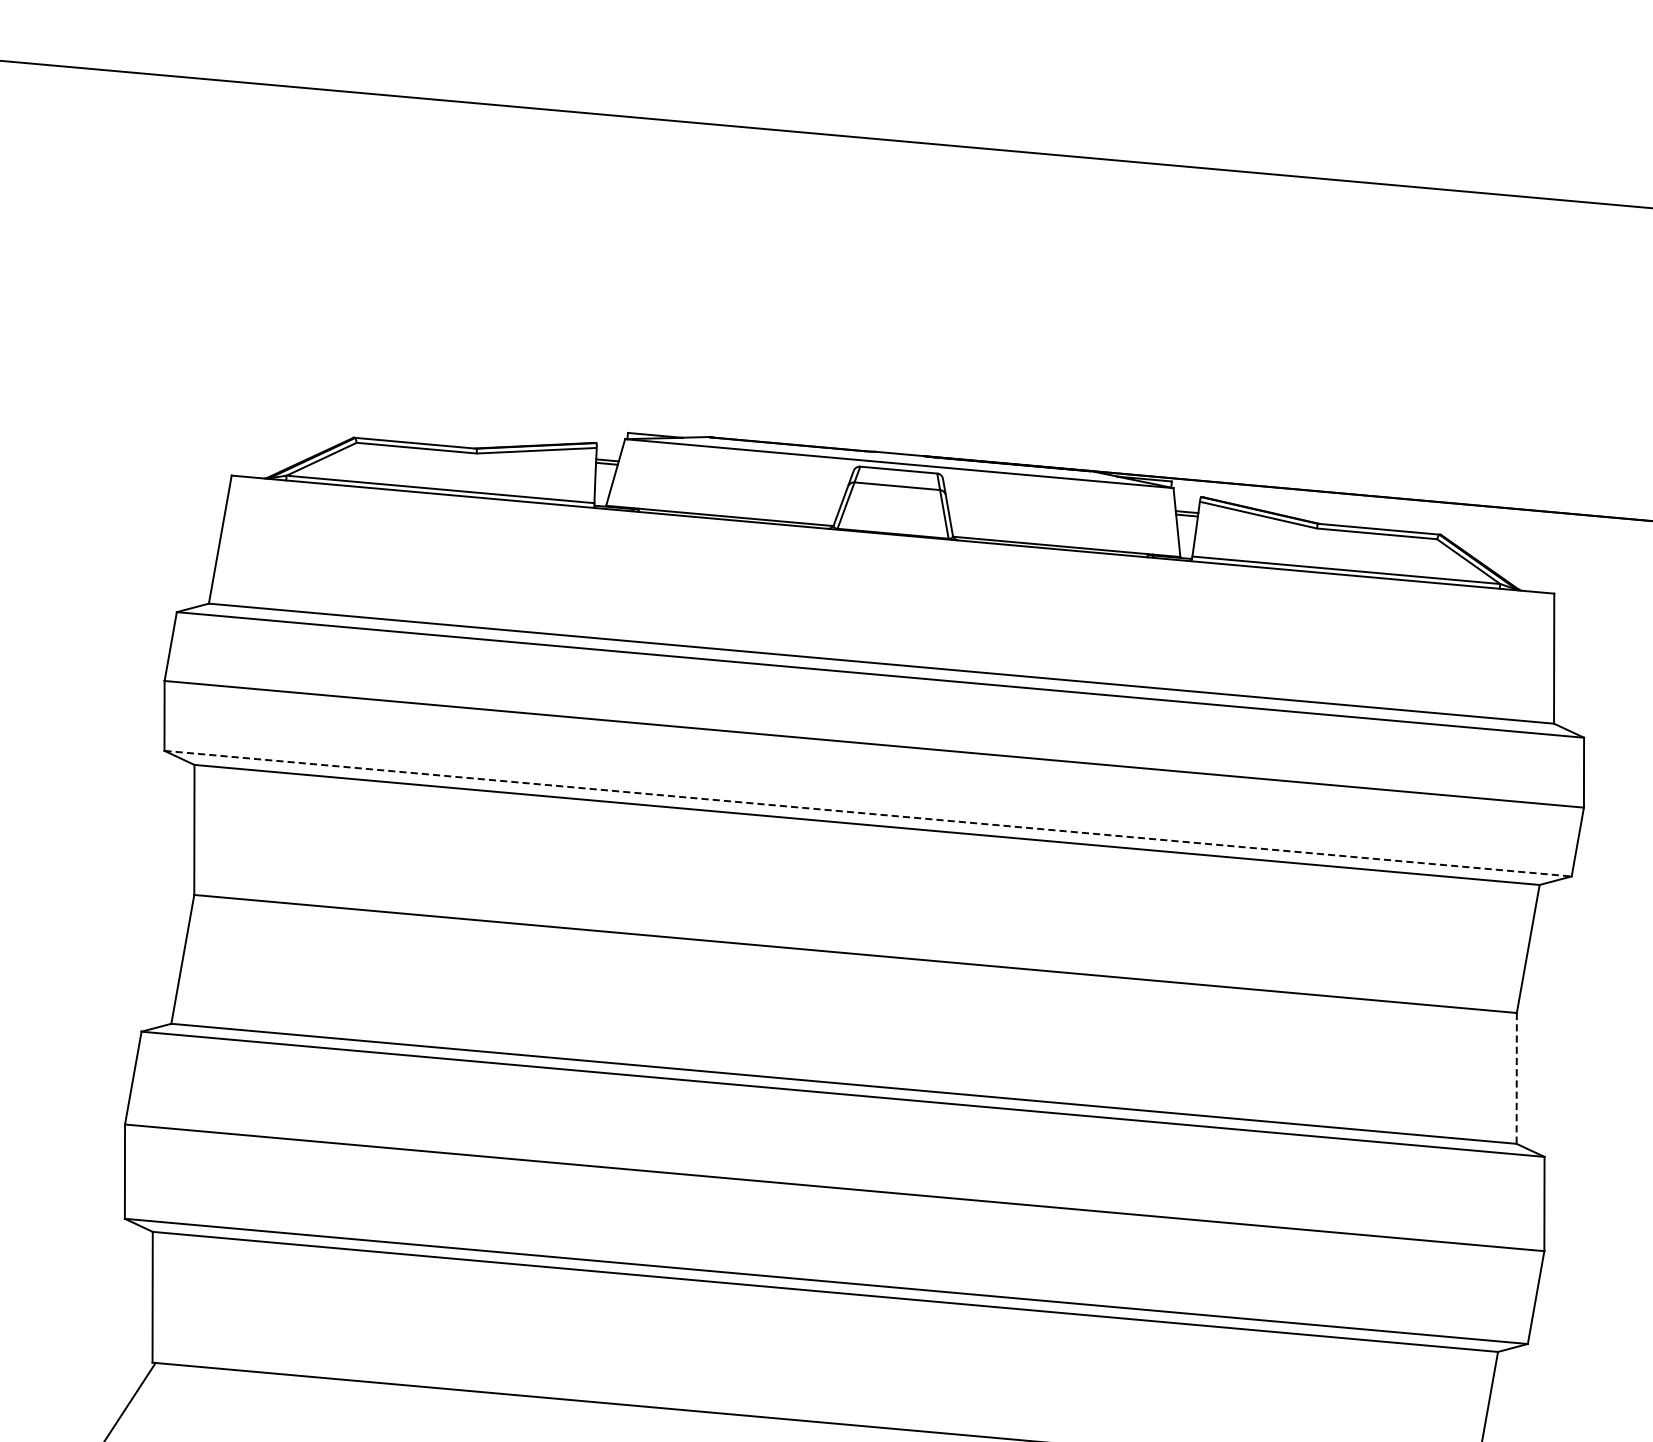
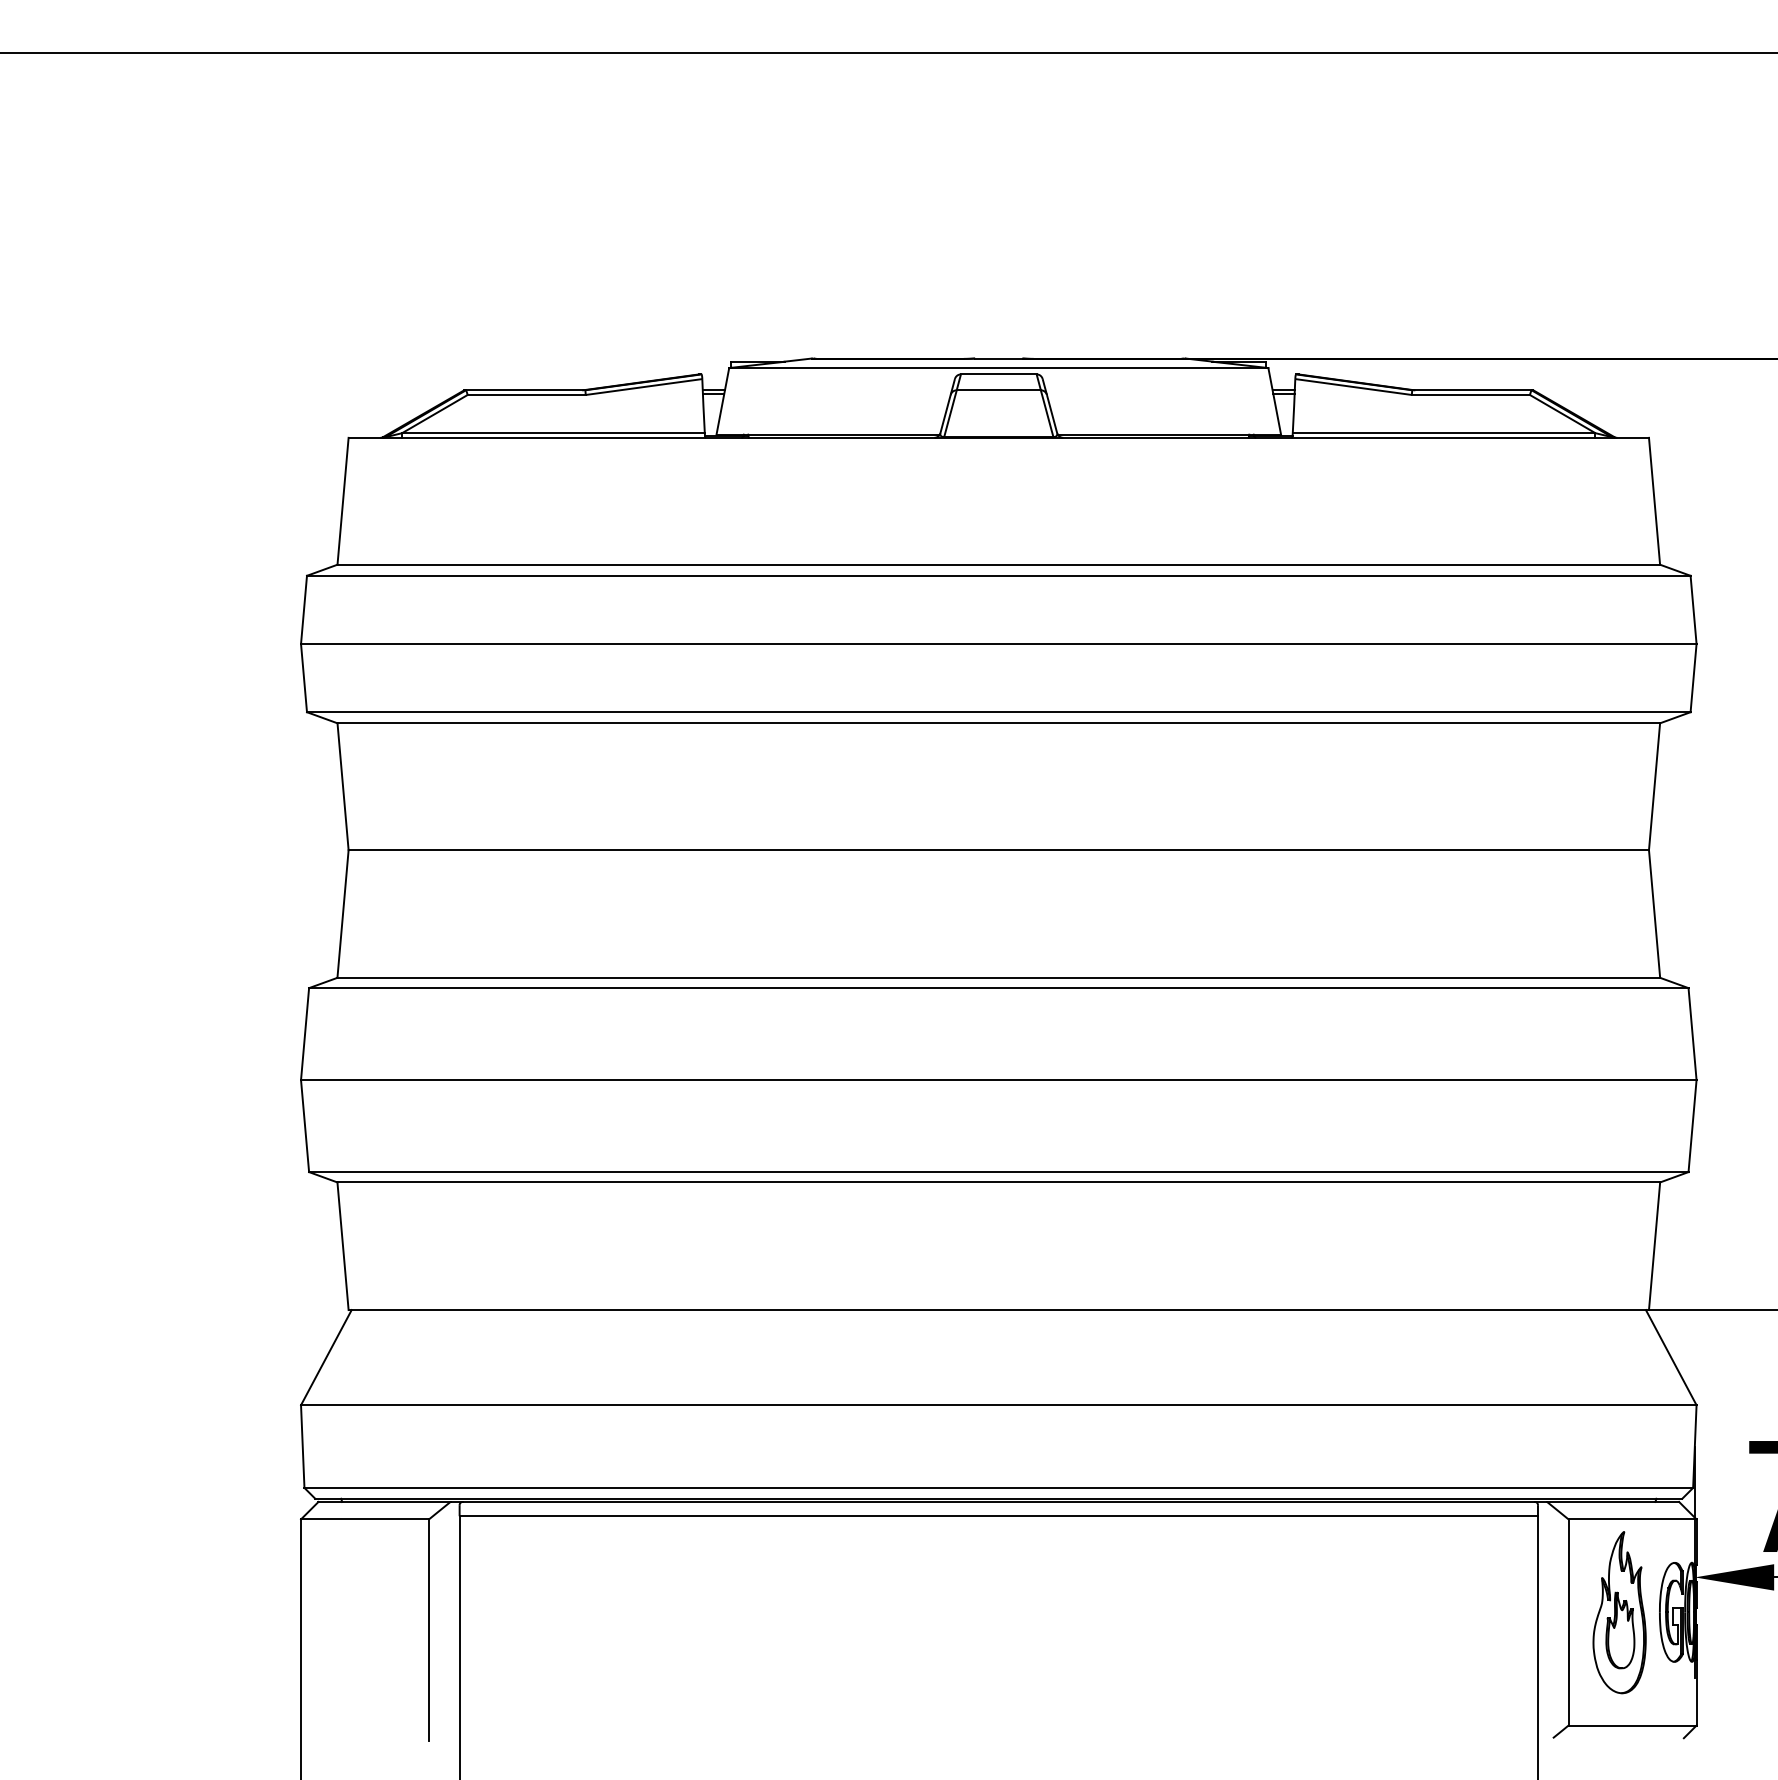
line: (867, 813) -> (998, 712), dashed -> solid
line: (1516, 1078) -> (1654, 914), dashed -> solid

